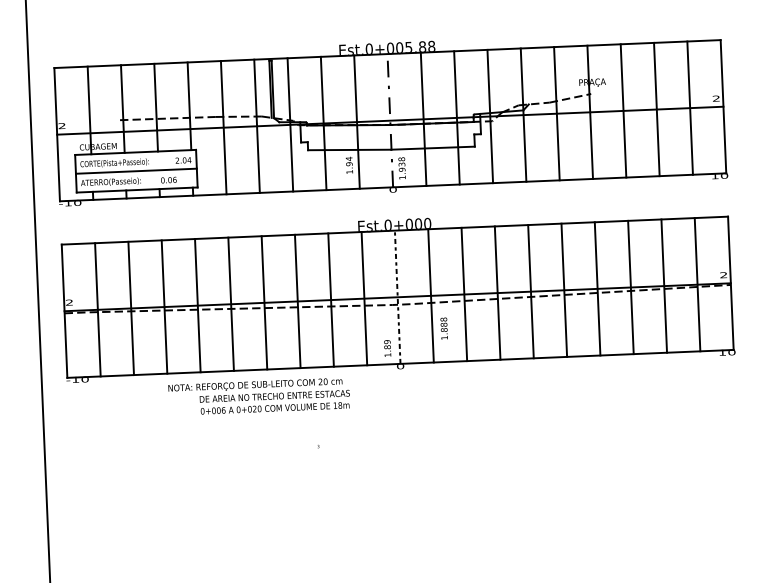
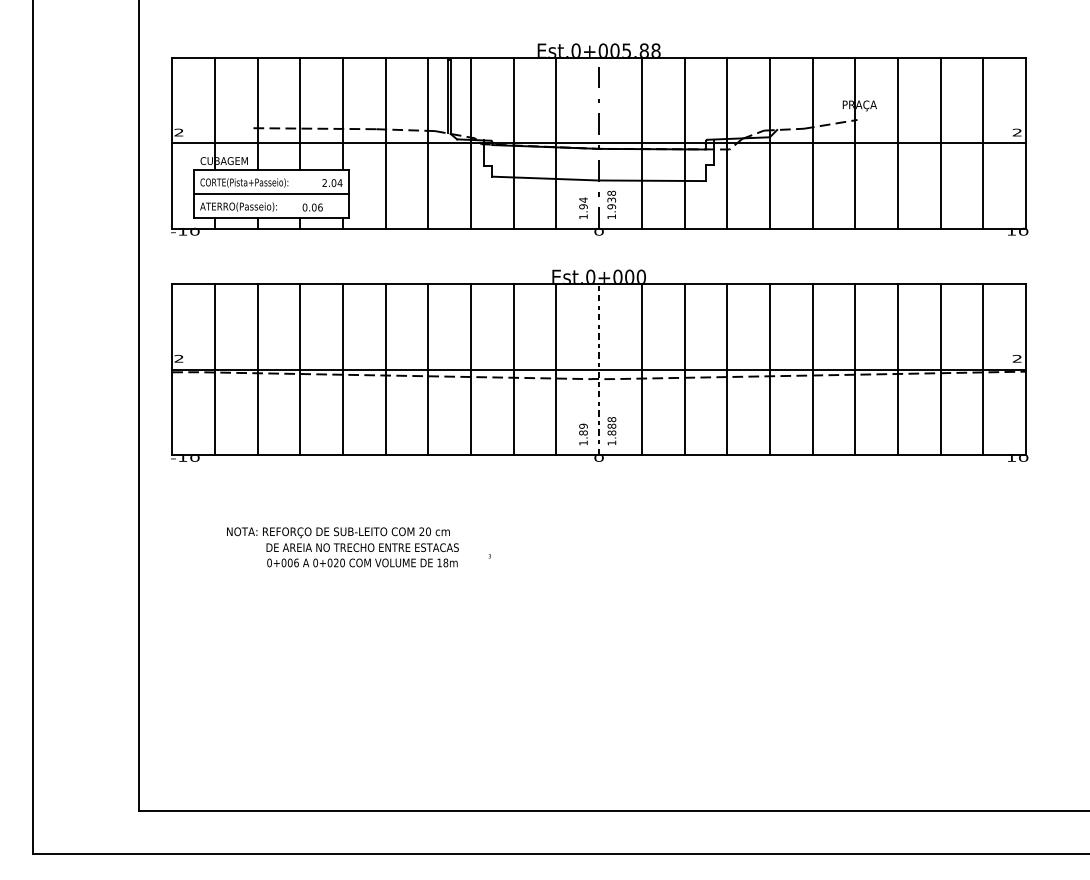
text: (349, 164) -> (583, 207), moved
text: (443, 328) -> (611, 431), moved
text: (259, 396) -> (342, 547), moved

